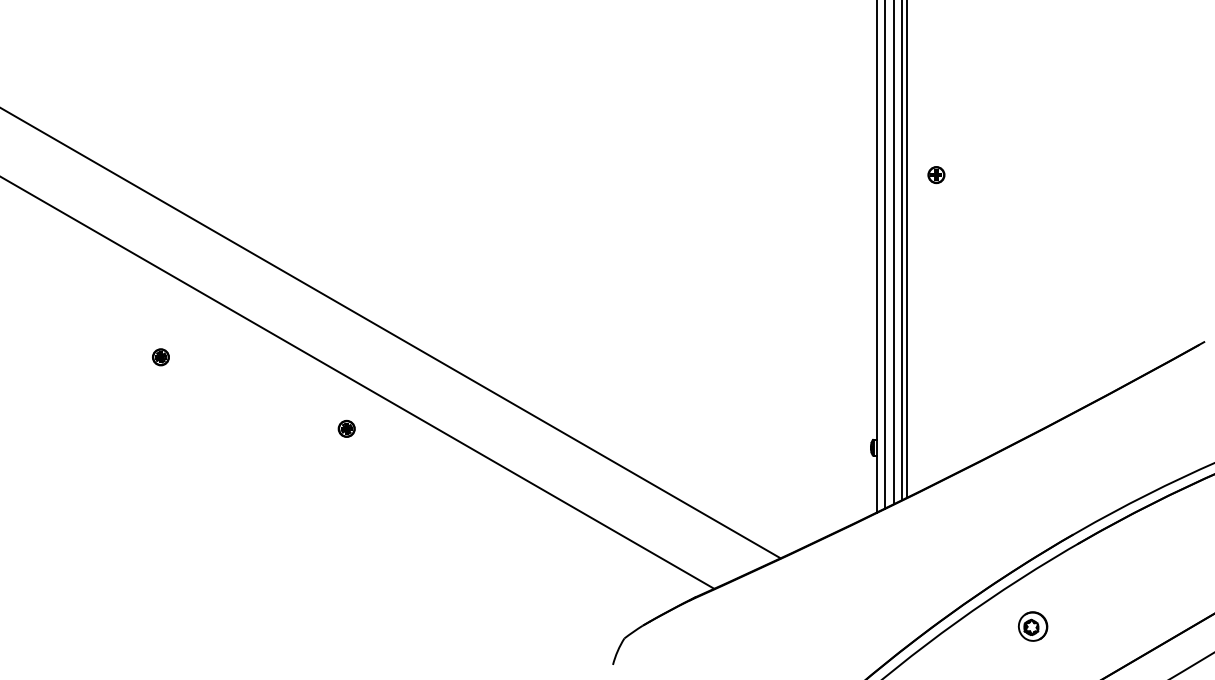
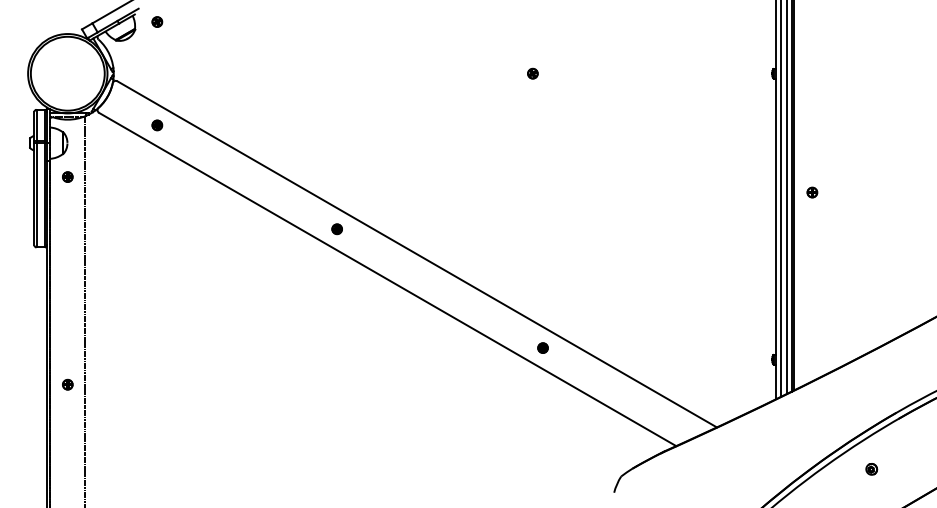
part: (159, 357) -> (336, 229), moved
part: (345, 427) -> (542, 347), moved
part: (1032, 626) -> (871, 469), size x0.62

